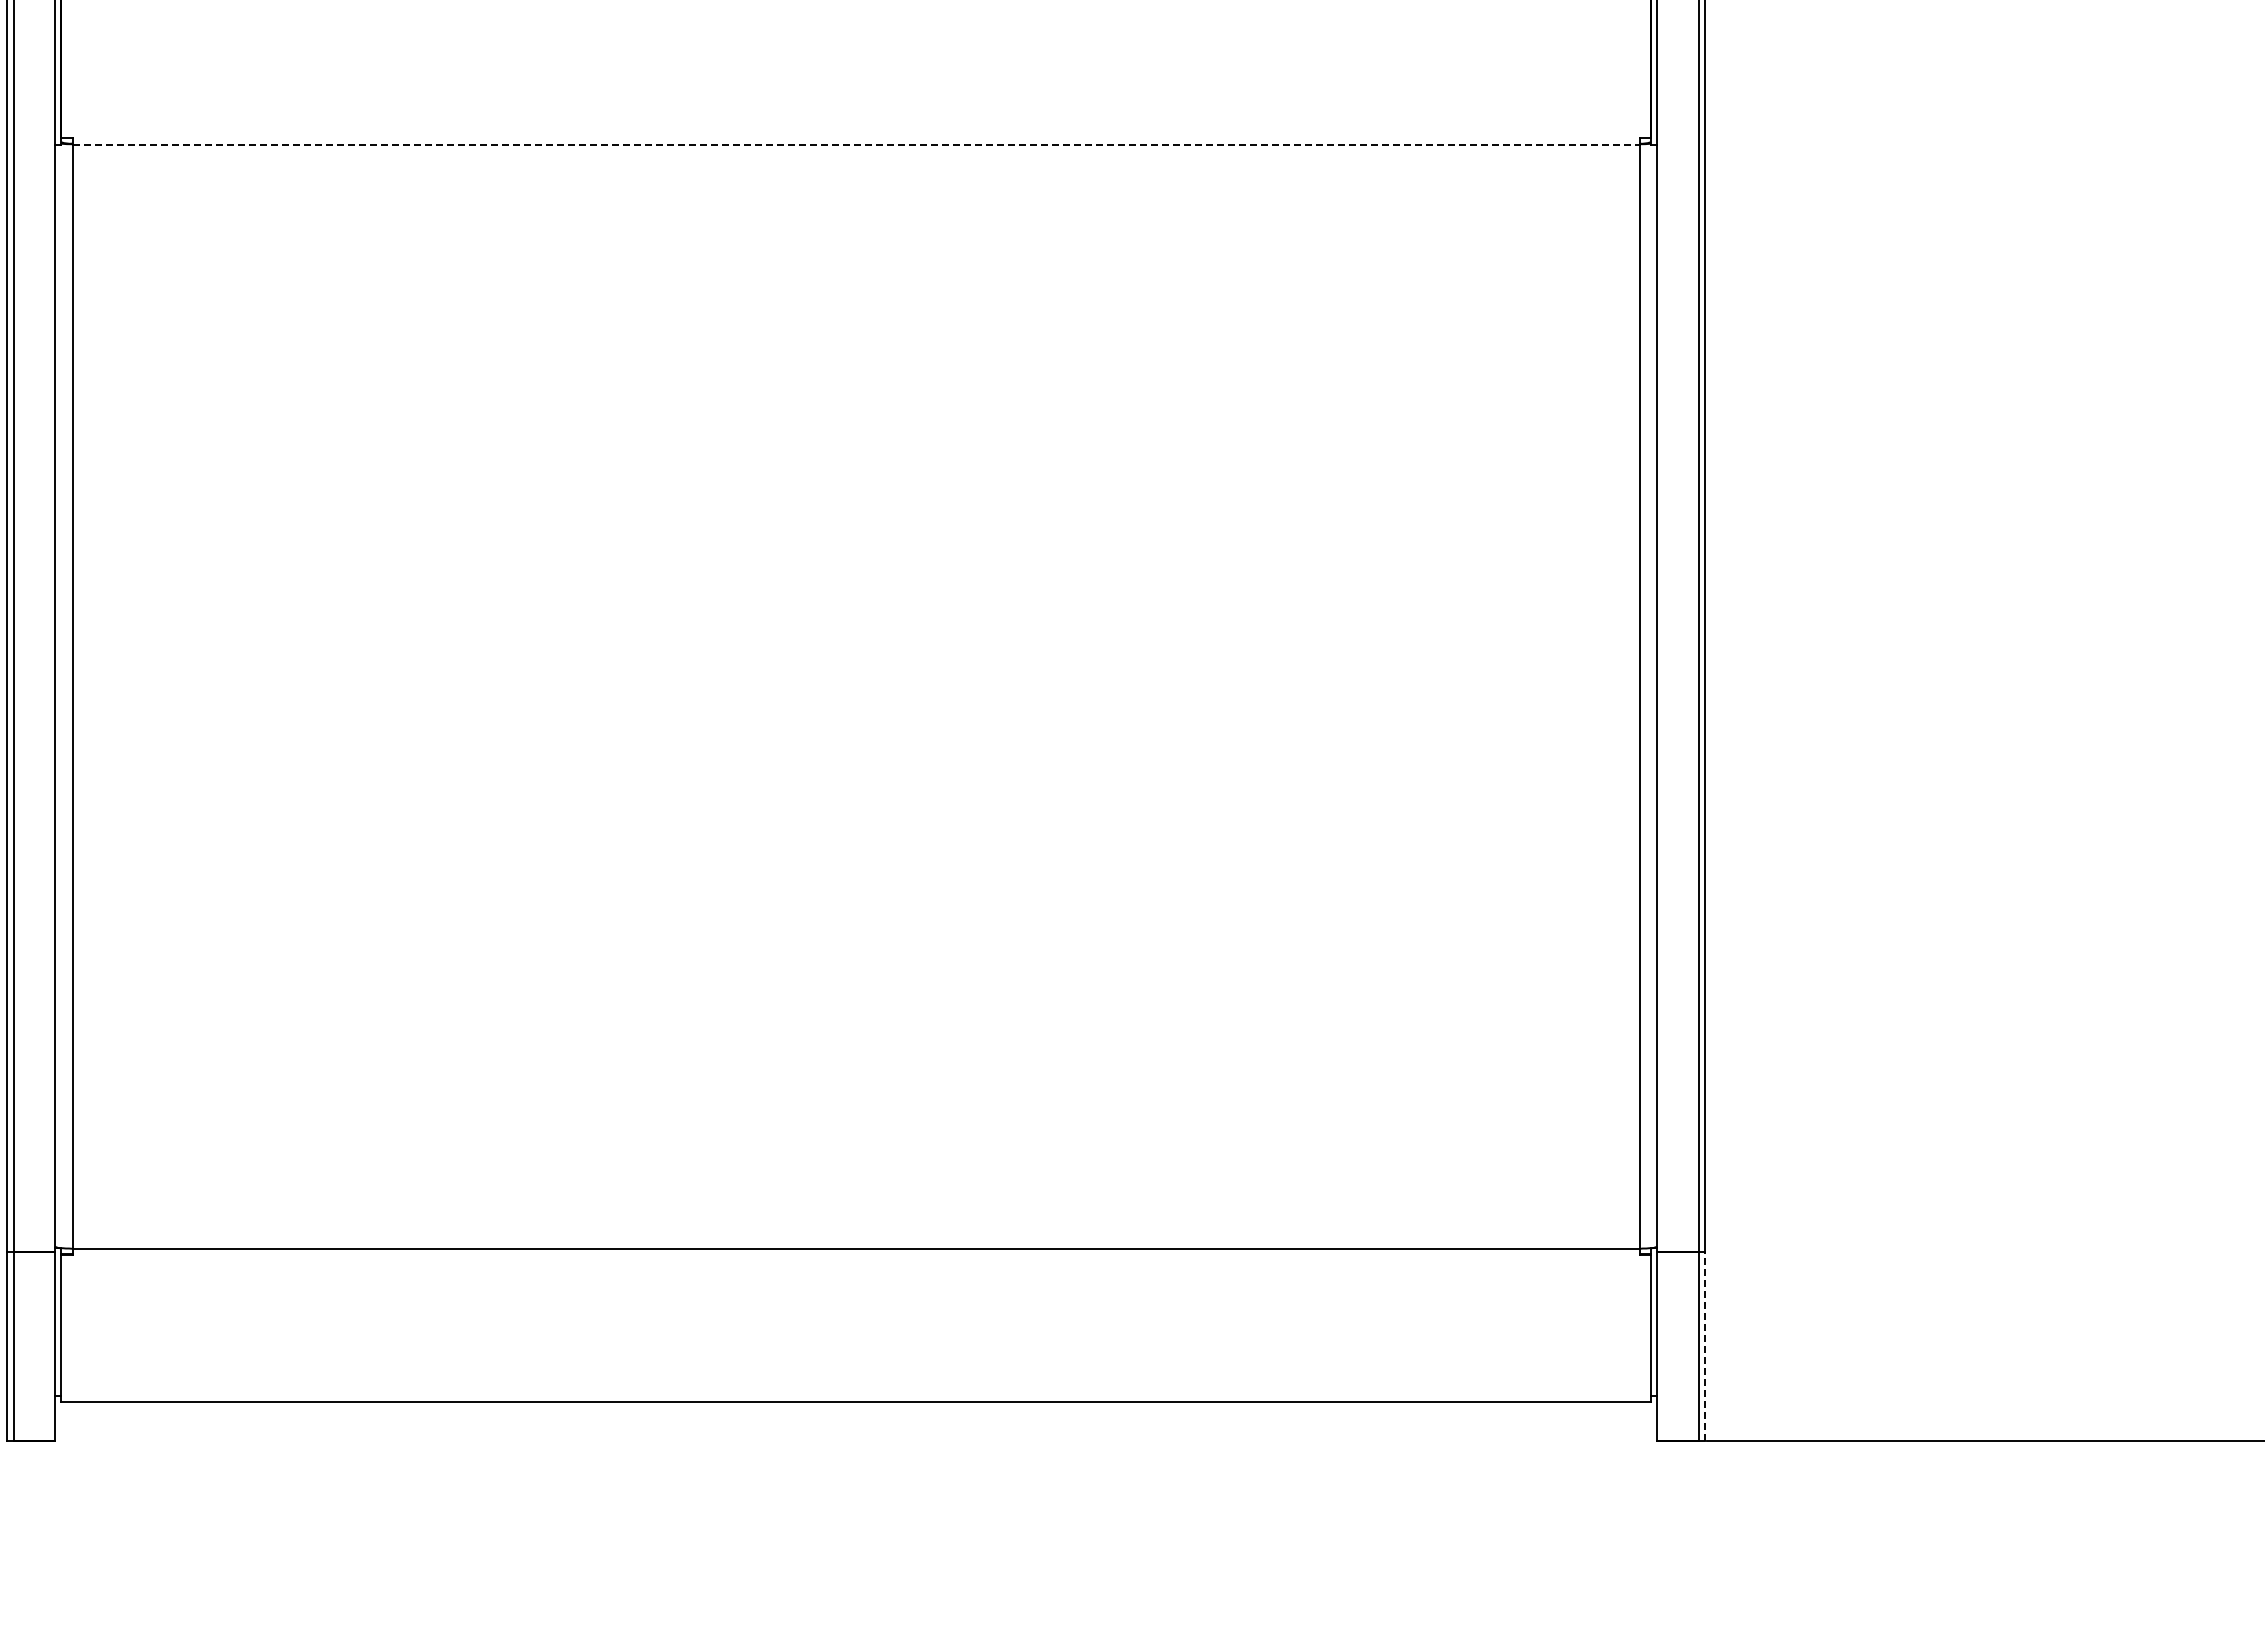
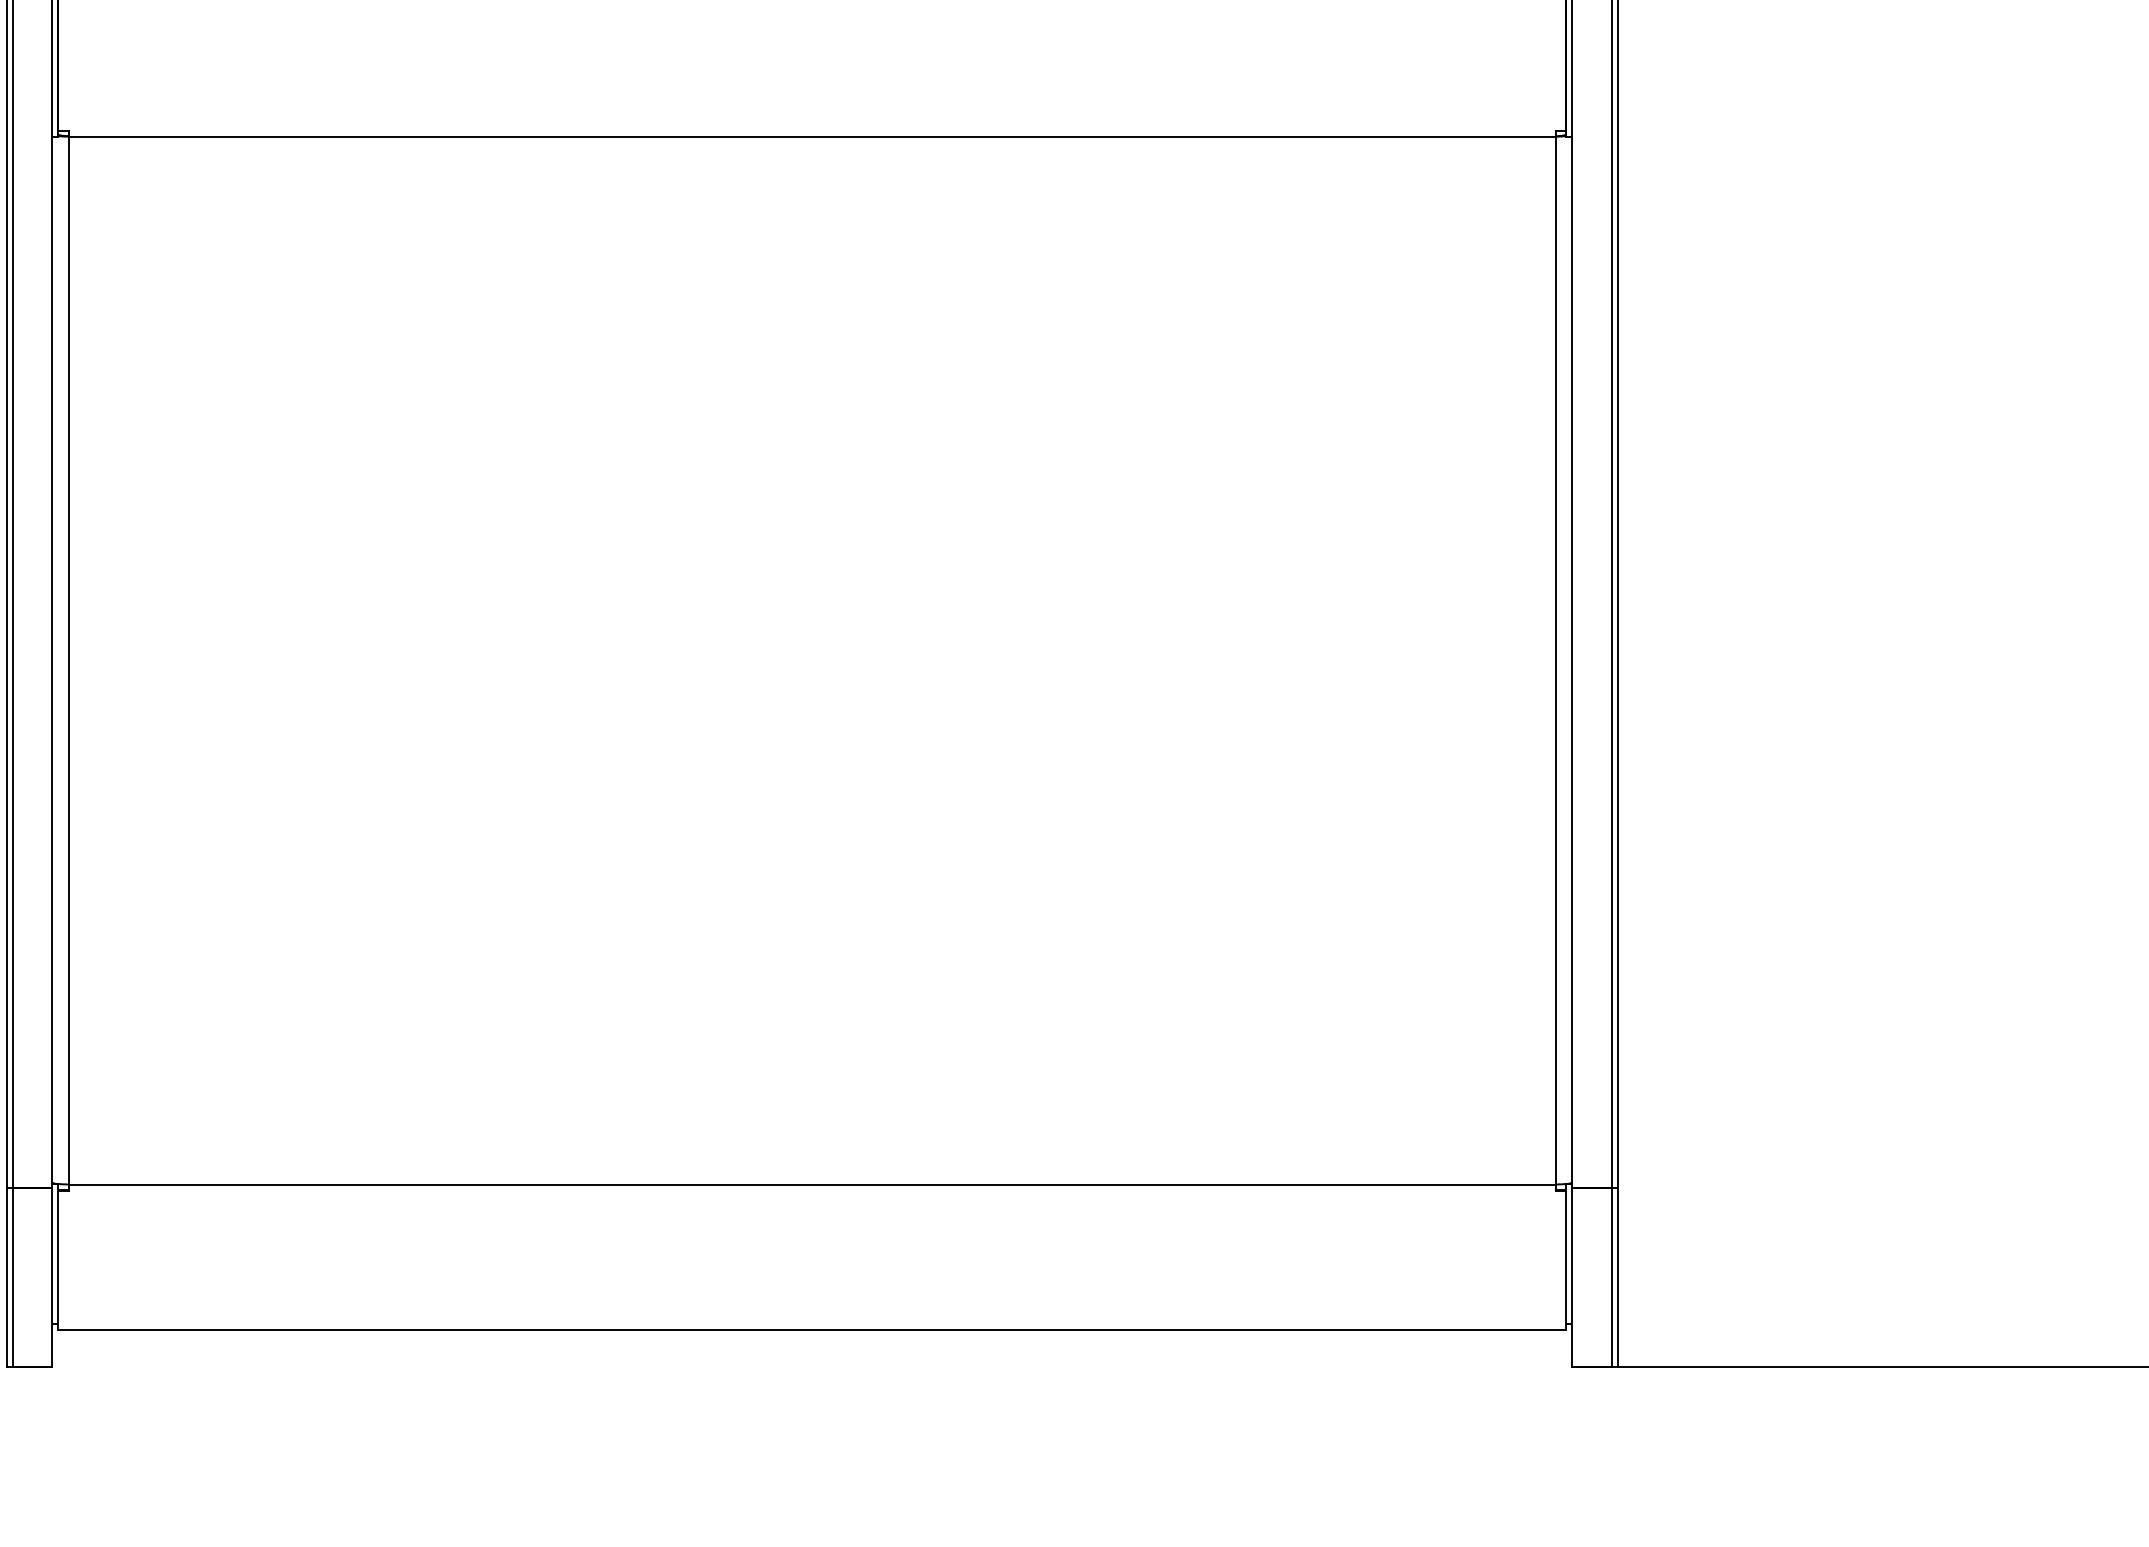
line: (856, 144) -> (812, 136), dashed -> solid
line: (1704, 1346) -> (1617, 1277), dashed -> solid

